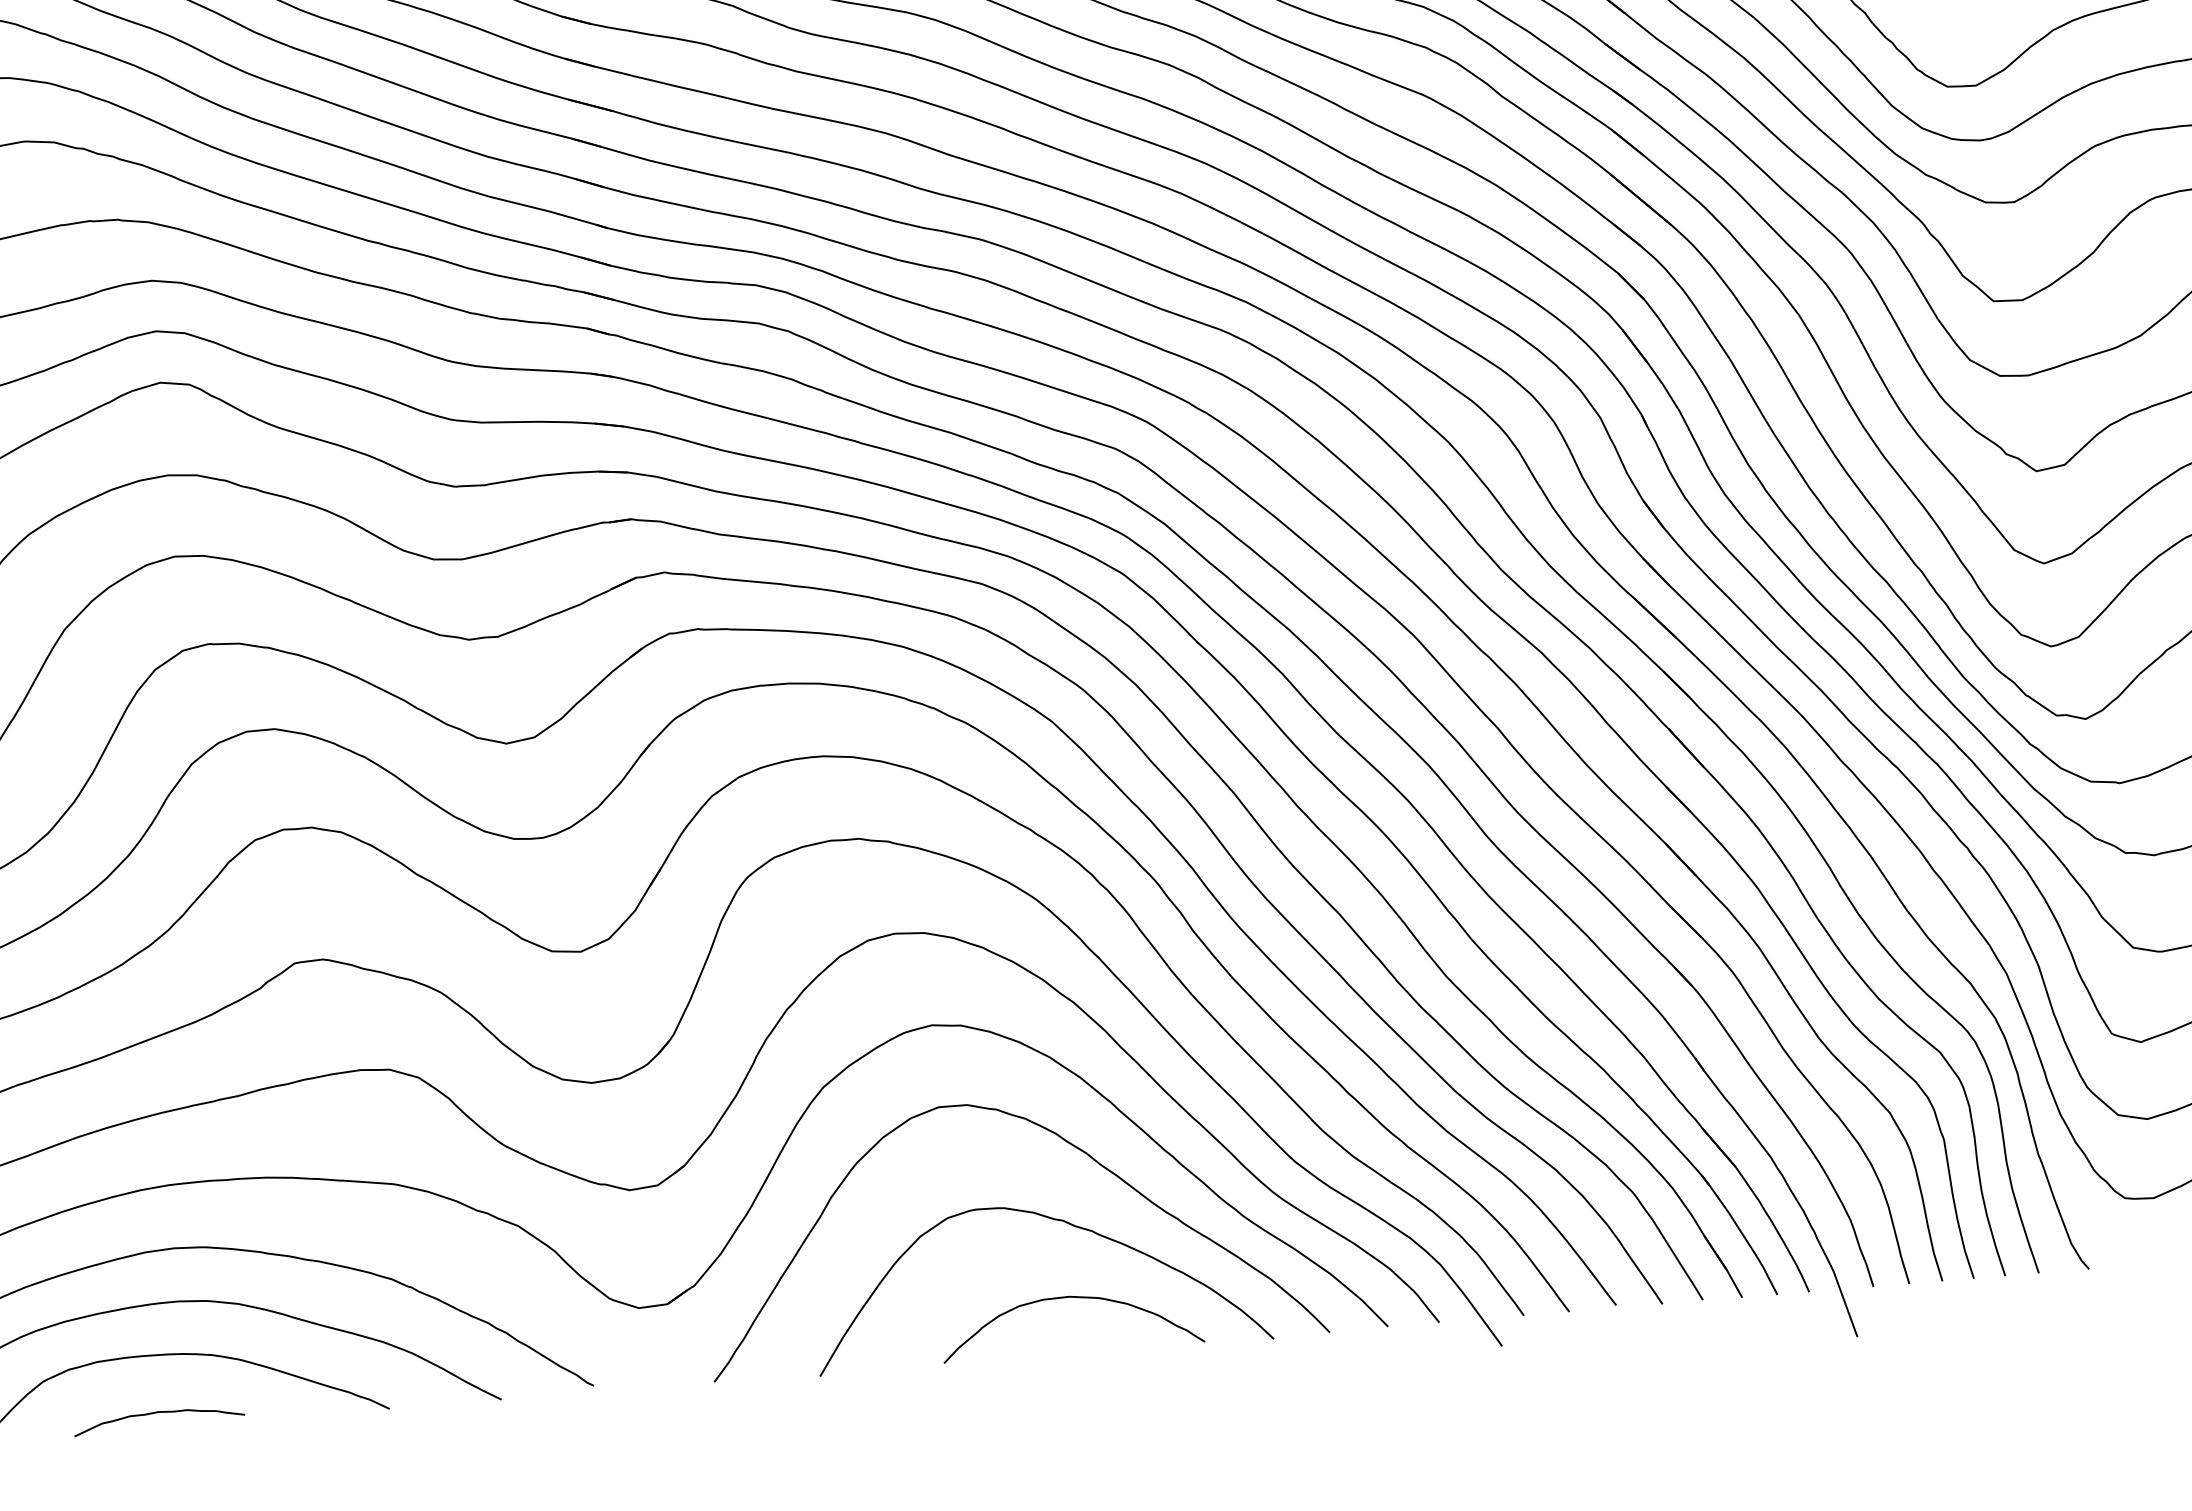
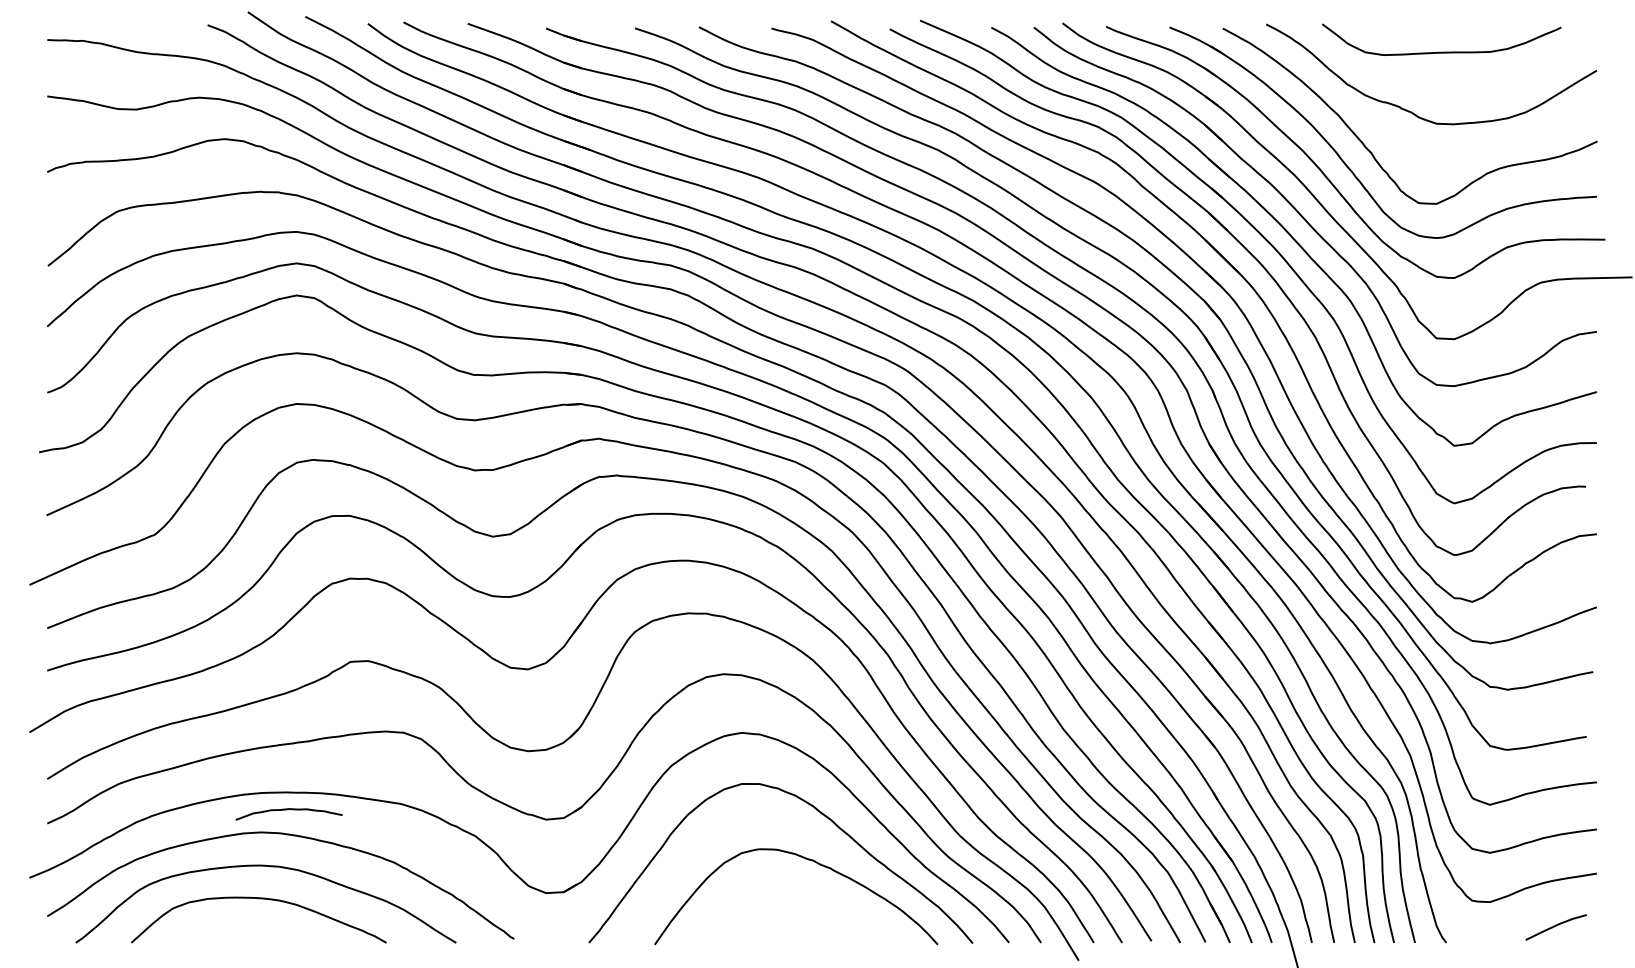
curve: (1071, 1298) -> (814, 909), removed
curve: (156, 1414) -> (287, 810), moved

